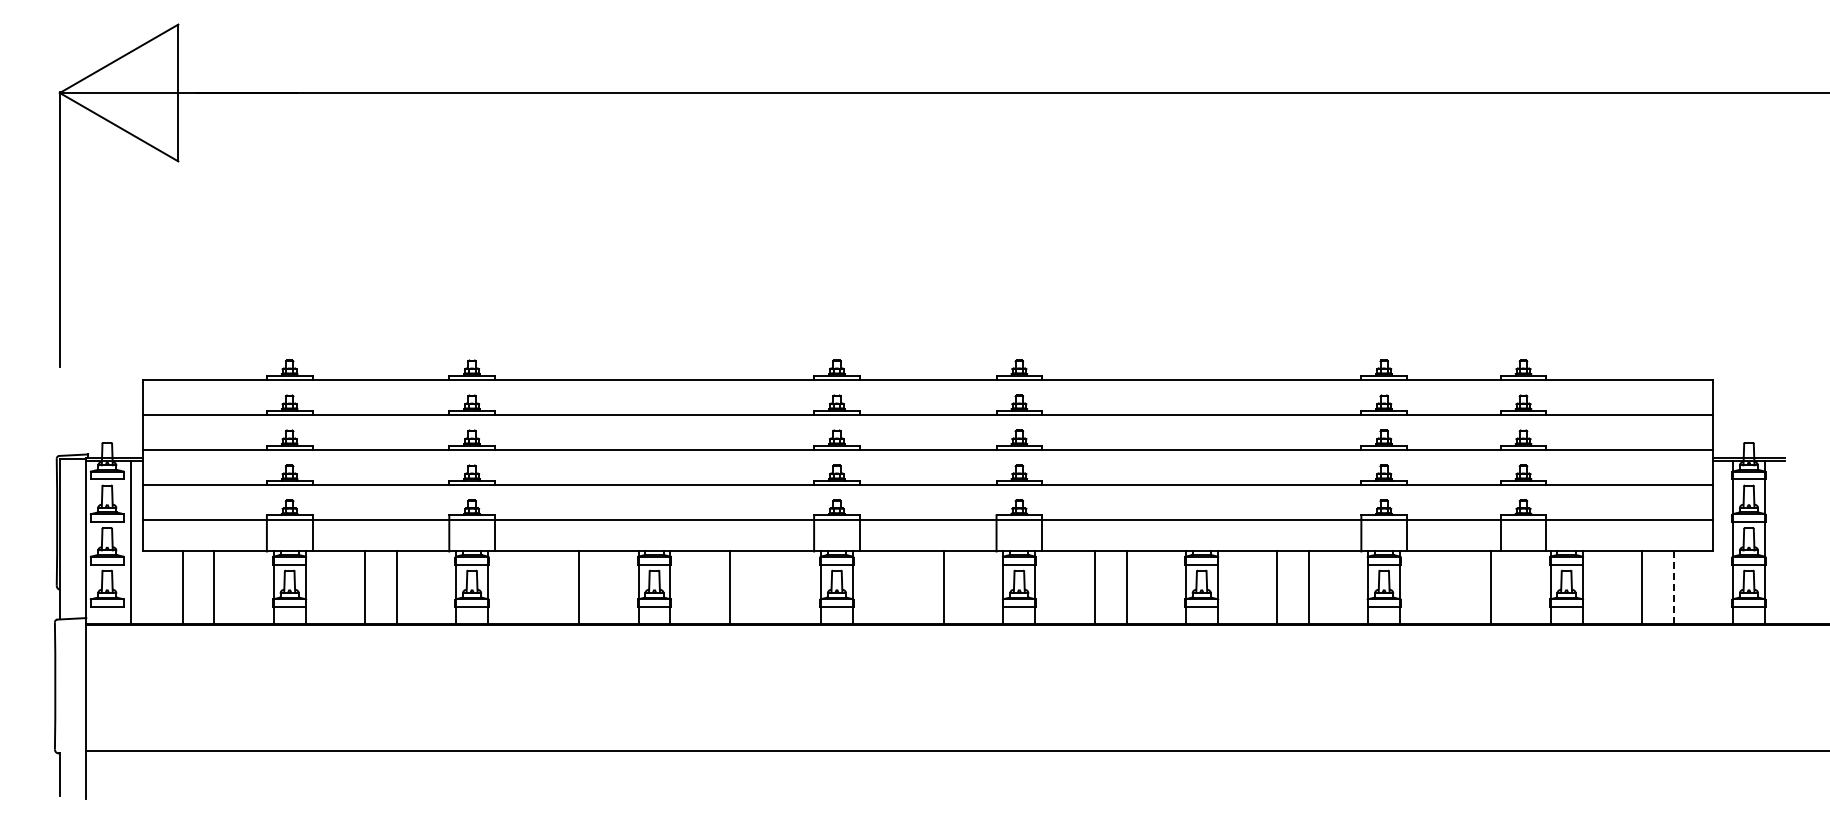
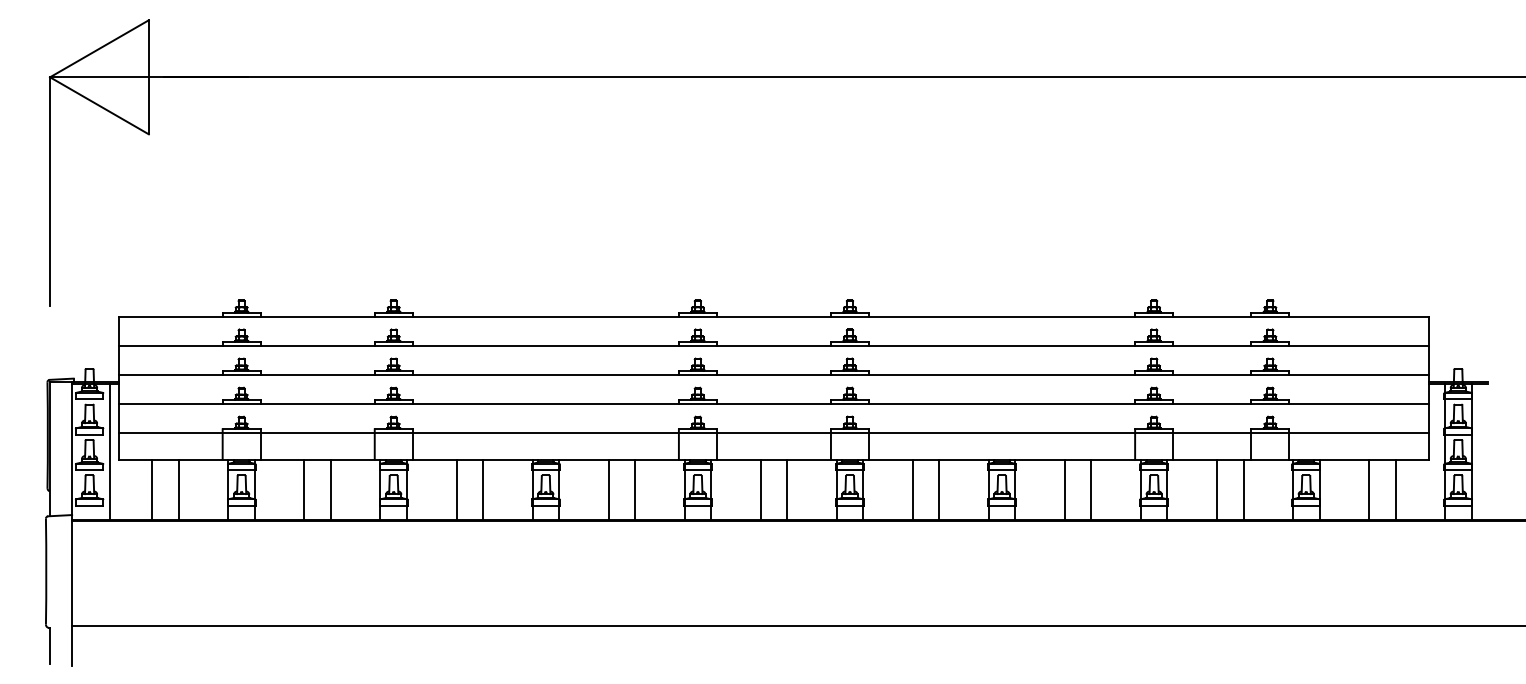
line: (547, 587) -> (456, 489), added
line: (761, 587) -> (635, 489), added
line: (912, 587) -> (760, 489), added
line: (1459, 587) -> (1216, 489), added
line: (1673, 587) -> (1395, 489), dashed -> solid

